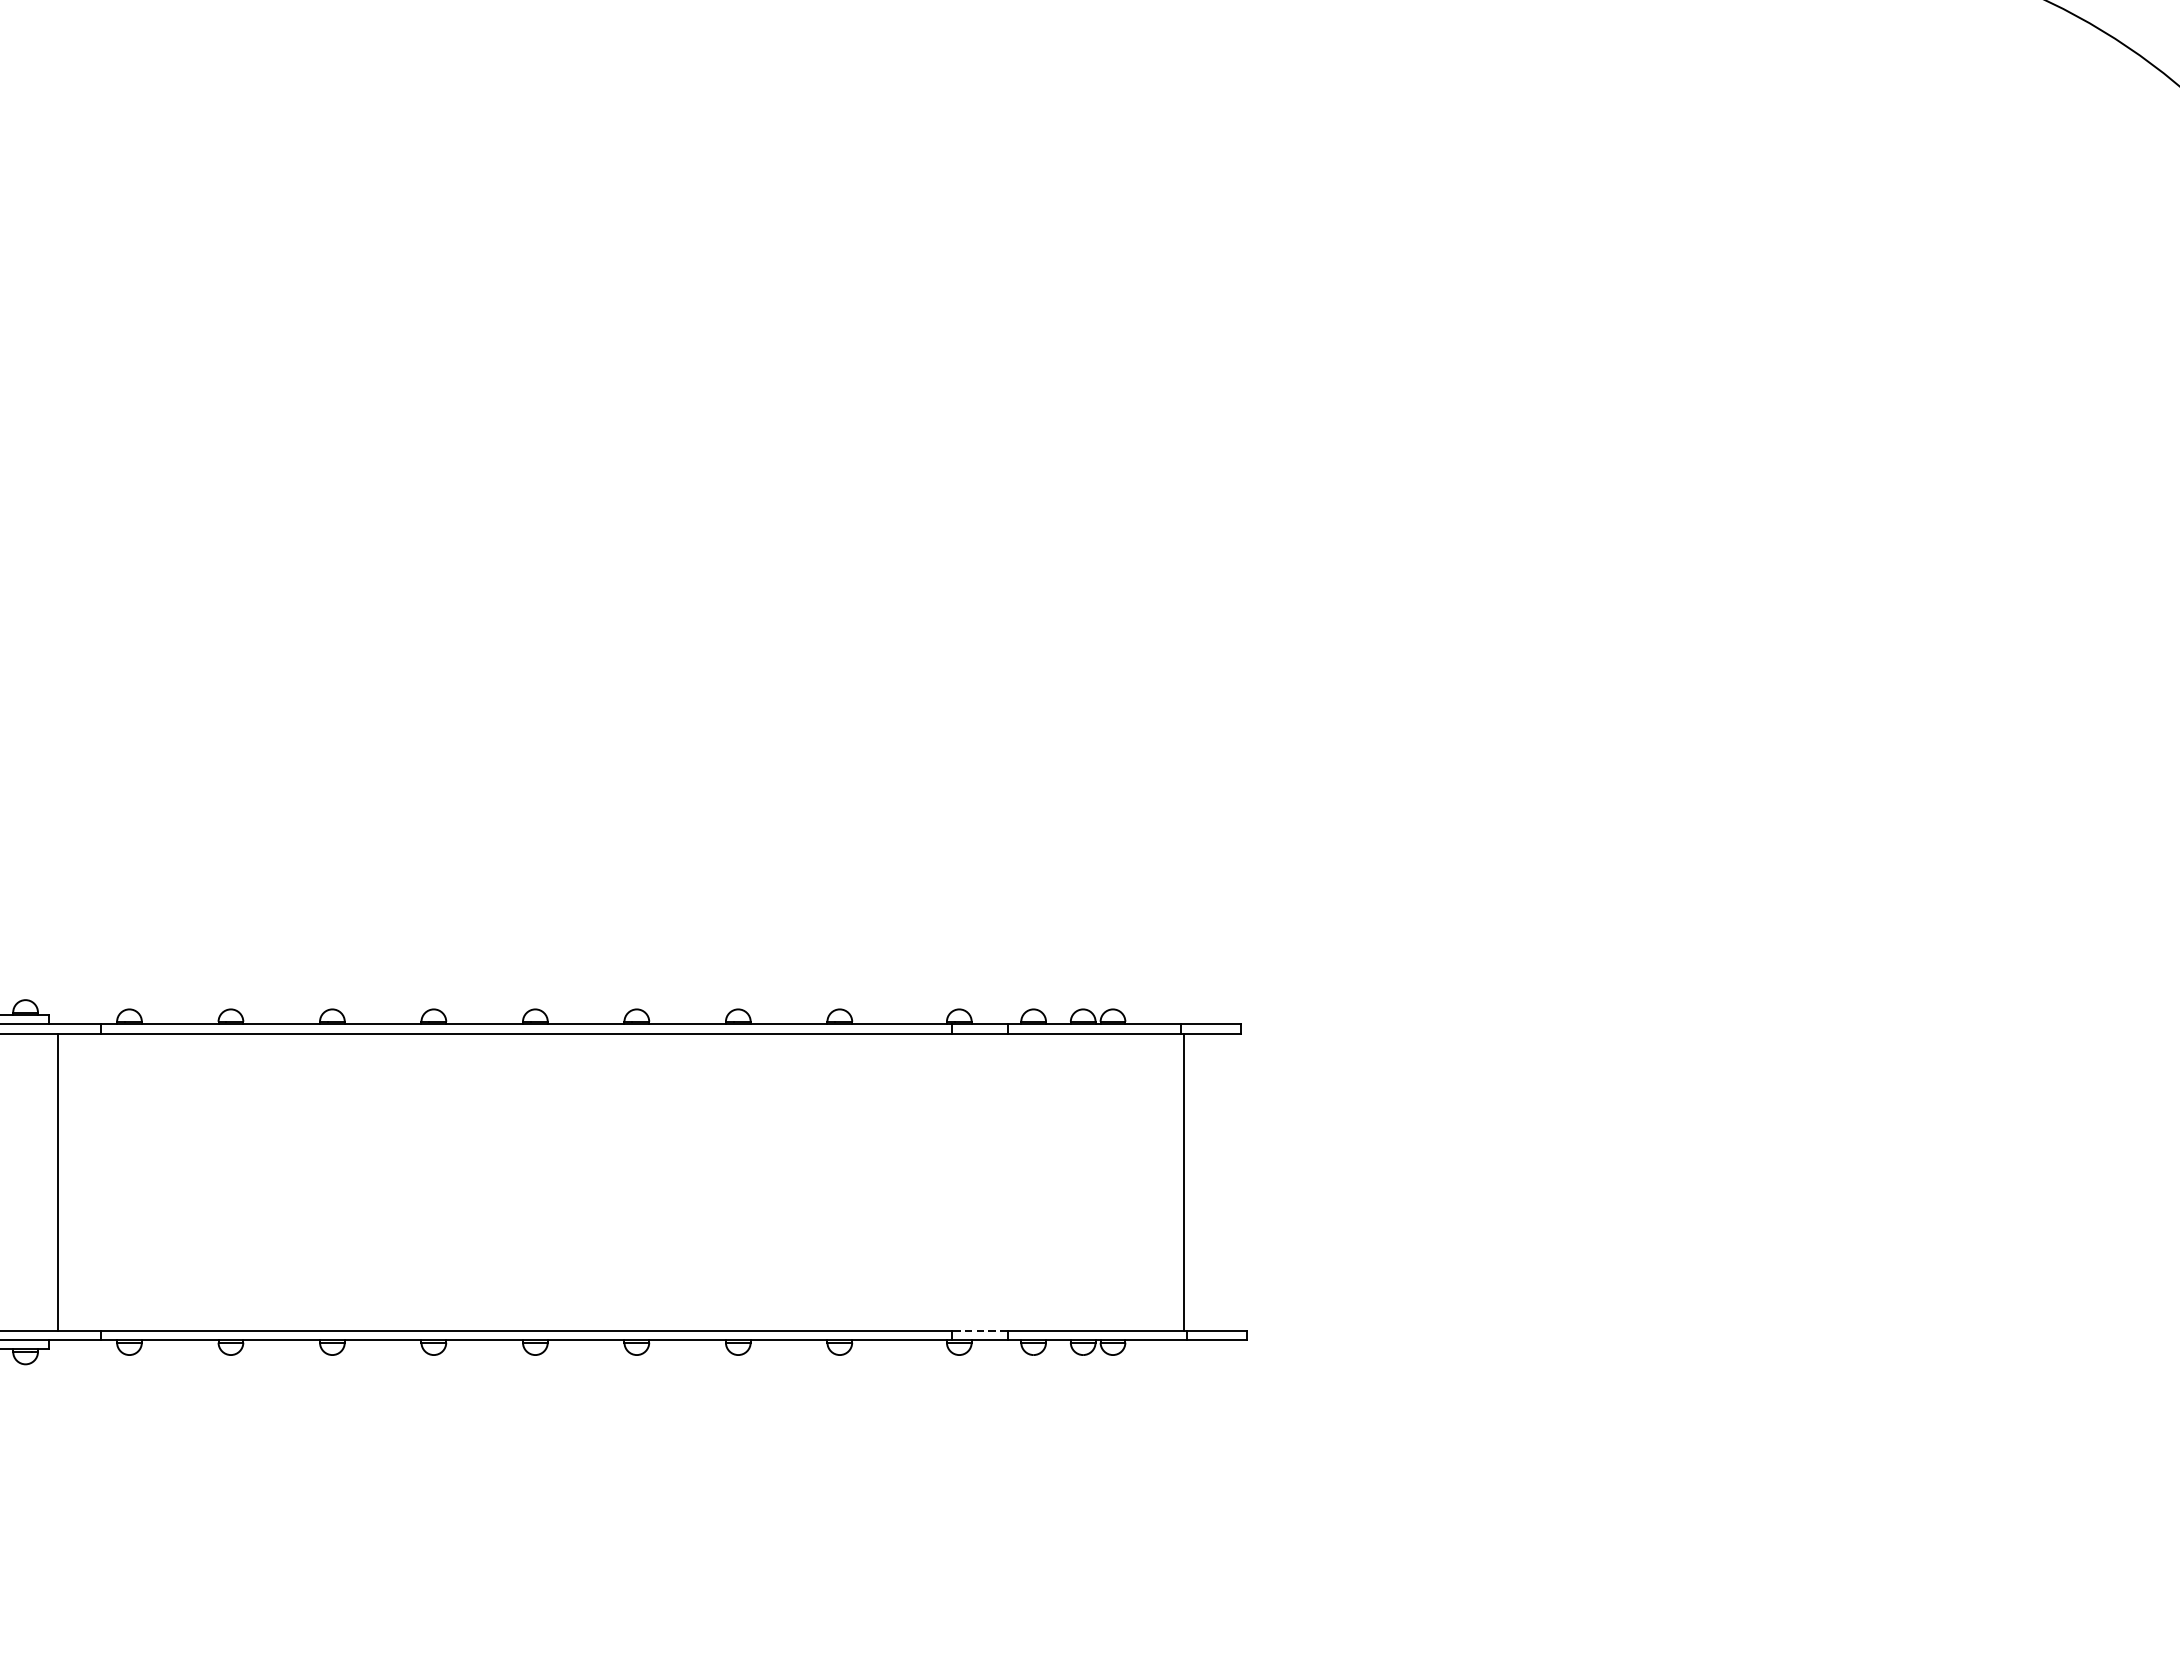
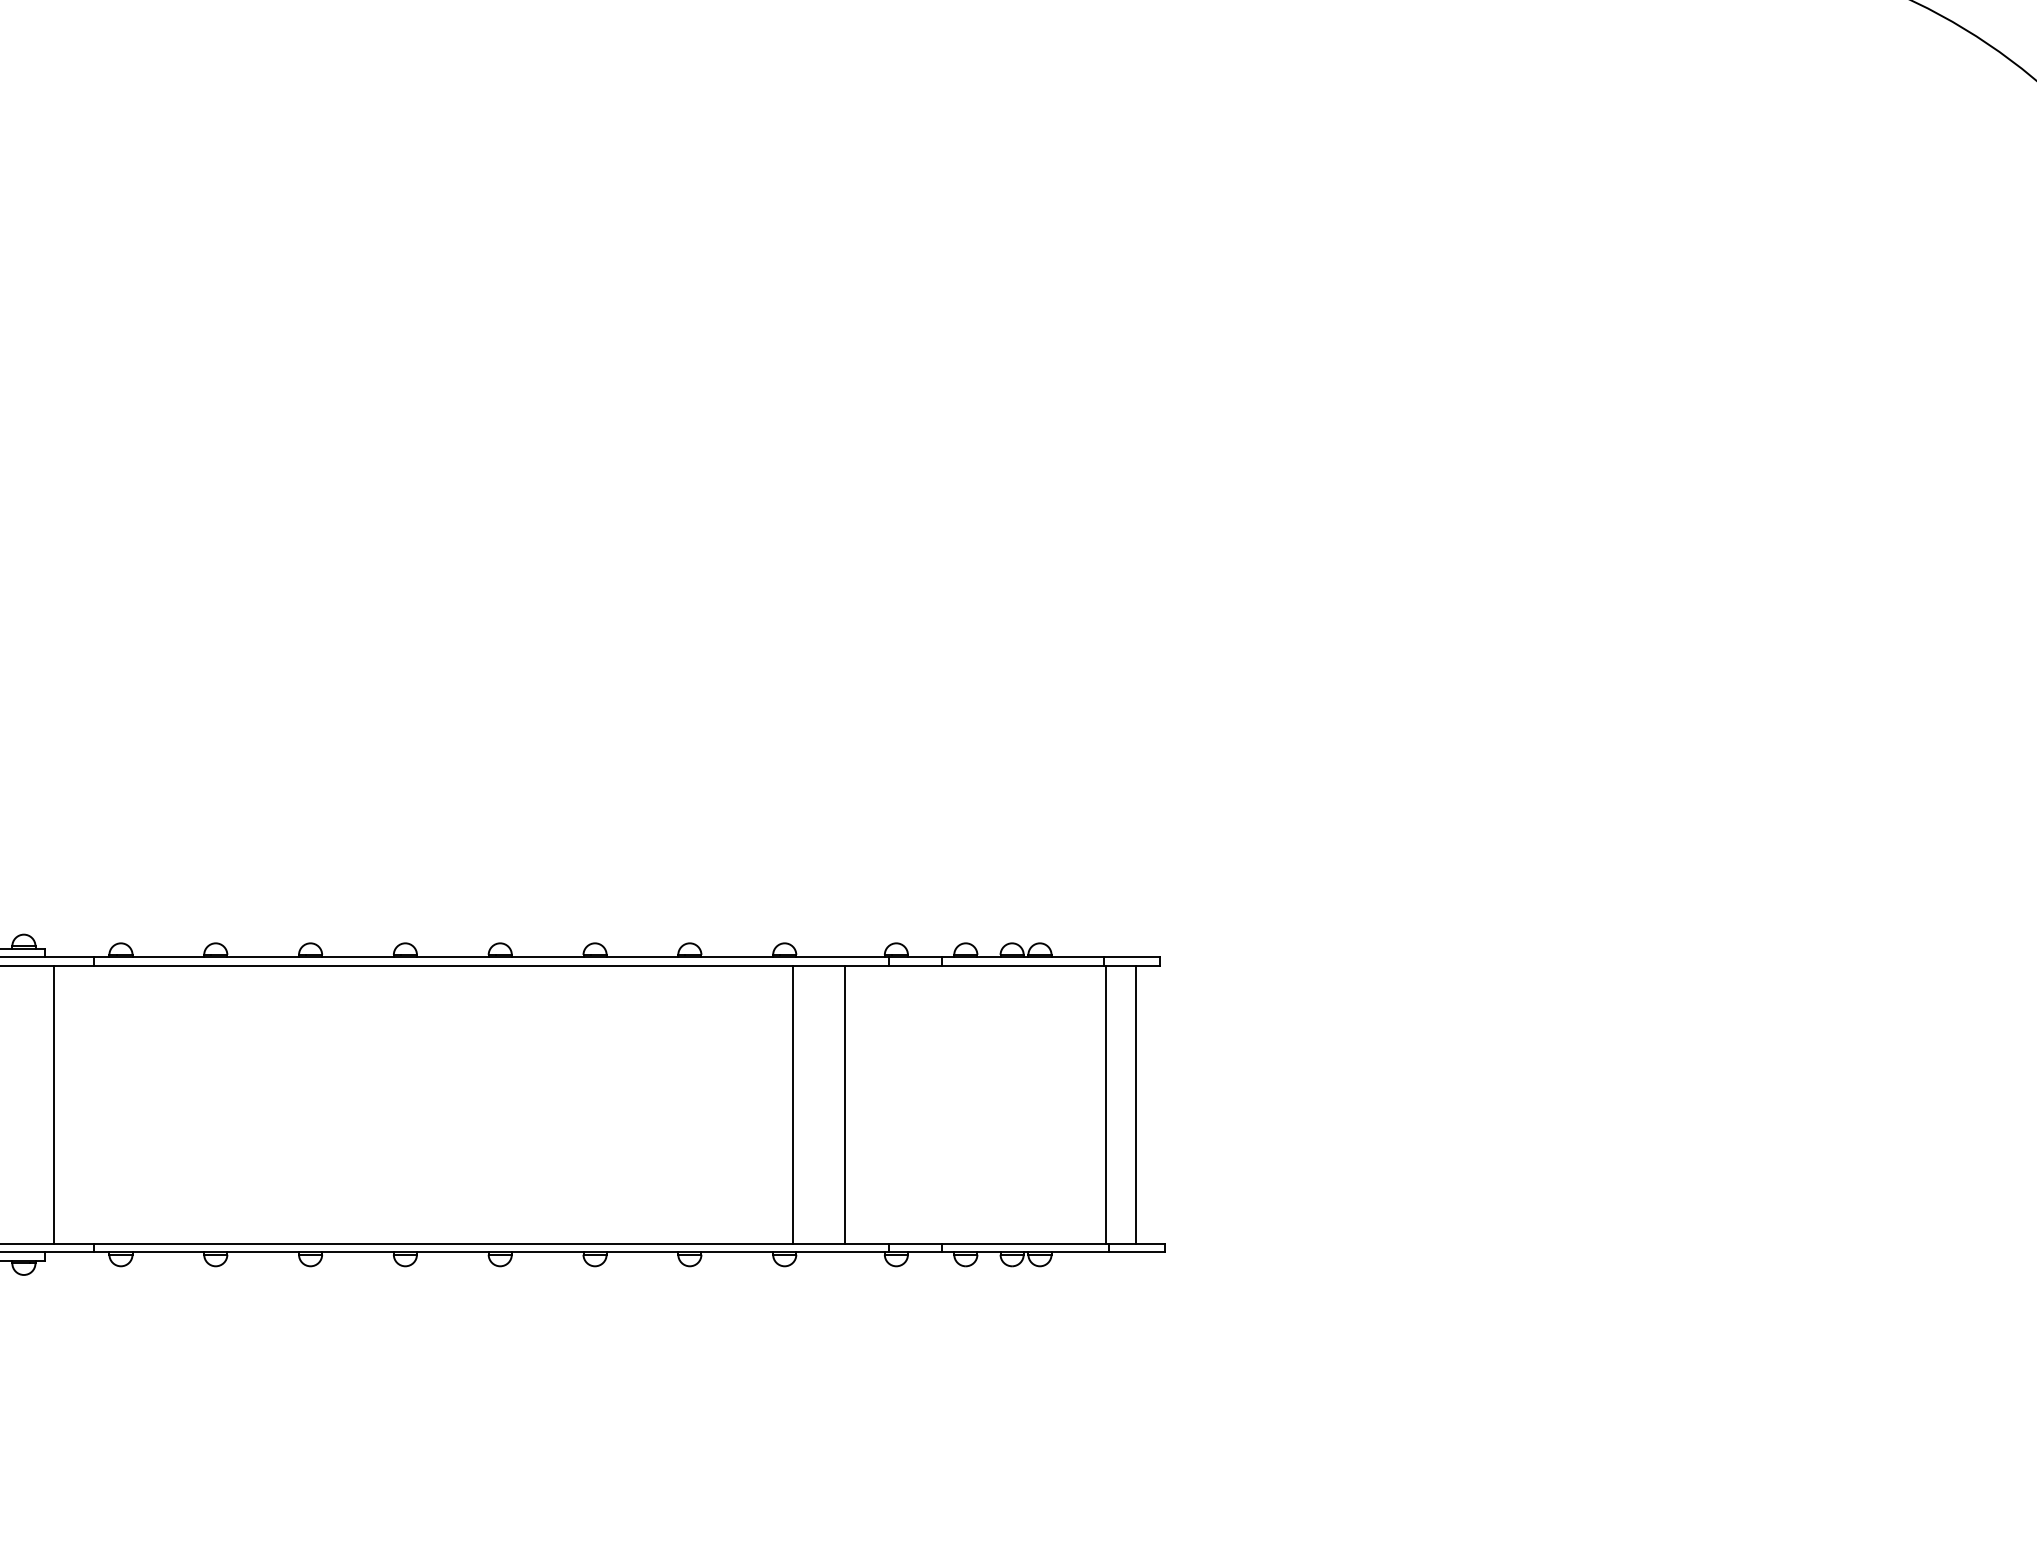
line: (848, 1181) -> (792, 1104), added
line: (904, 1181) -> (845, 1104), added
line: (1216, 1181) -> (1136, 1104), added
line: (978, 1330) -> (914, 1243), dashed -> solid

